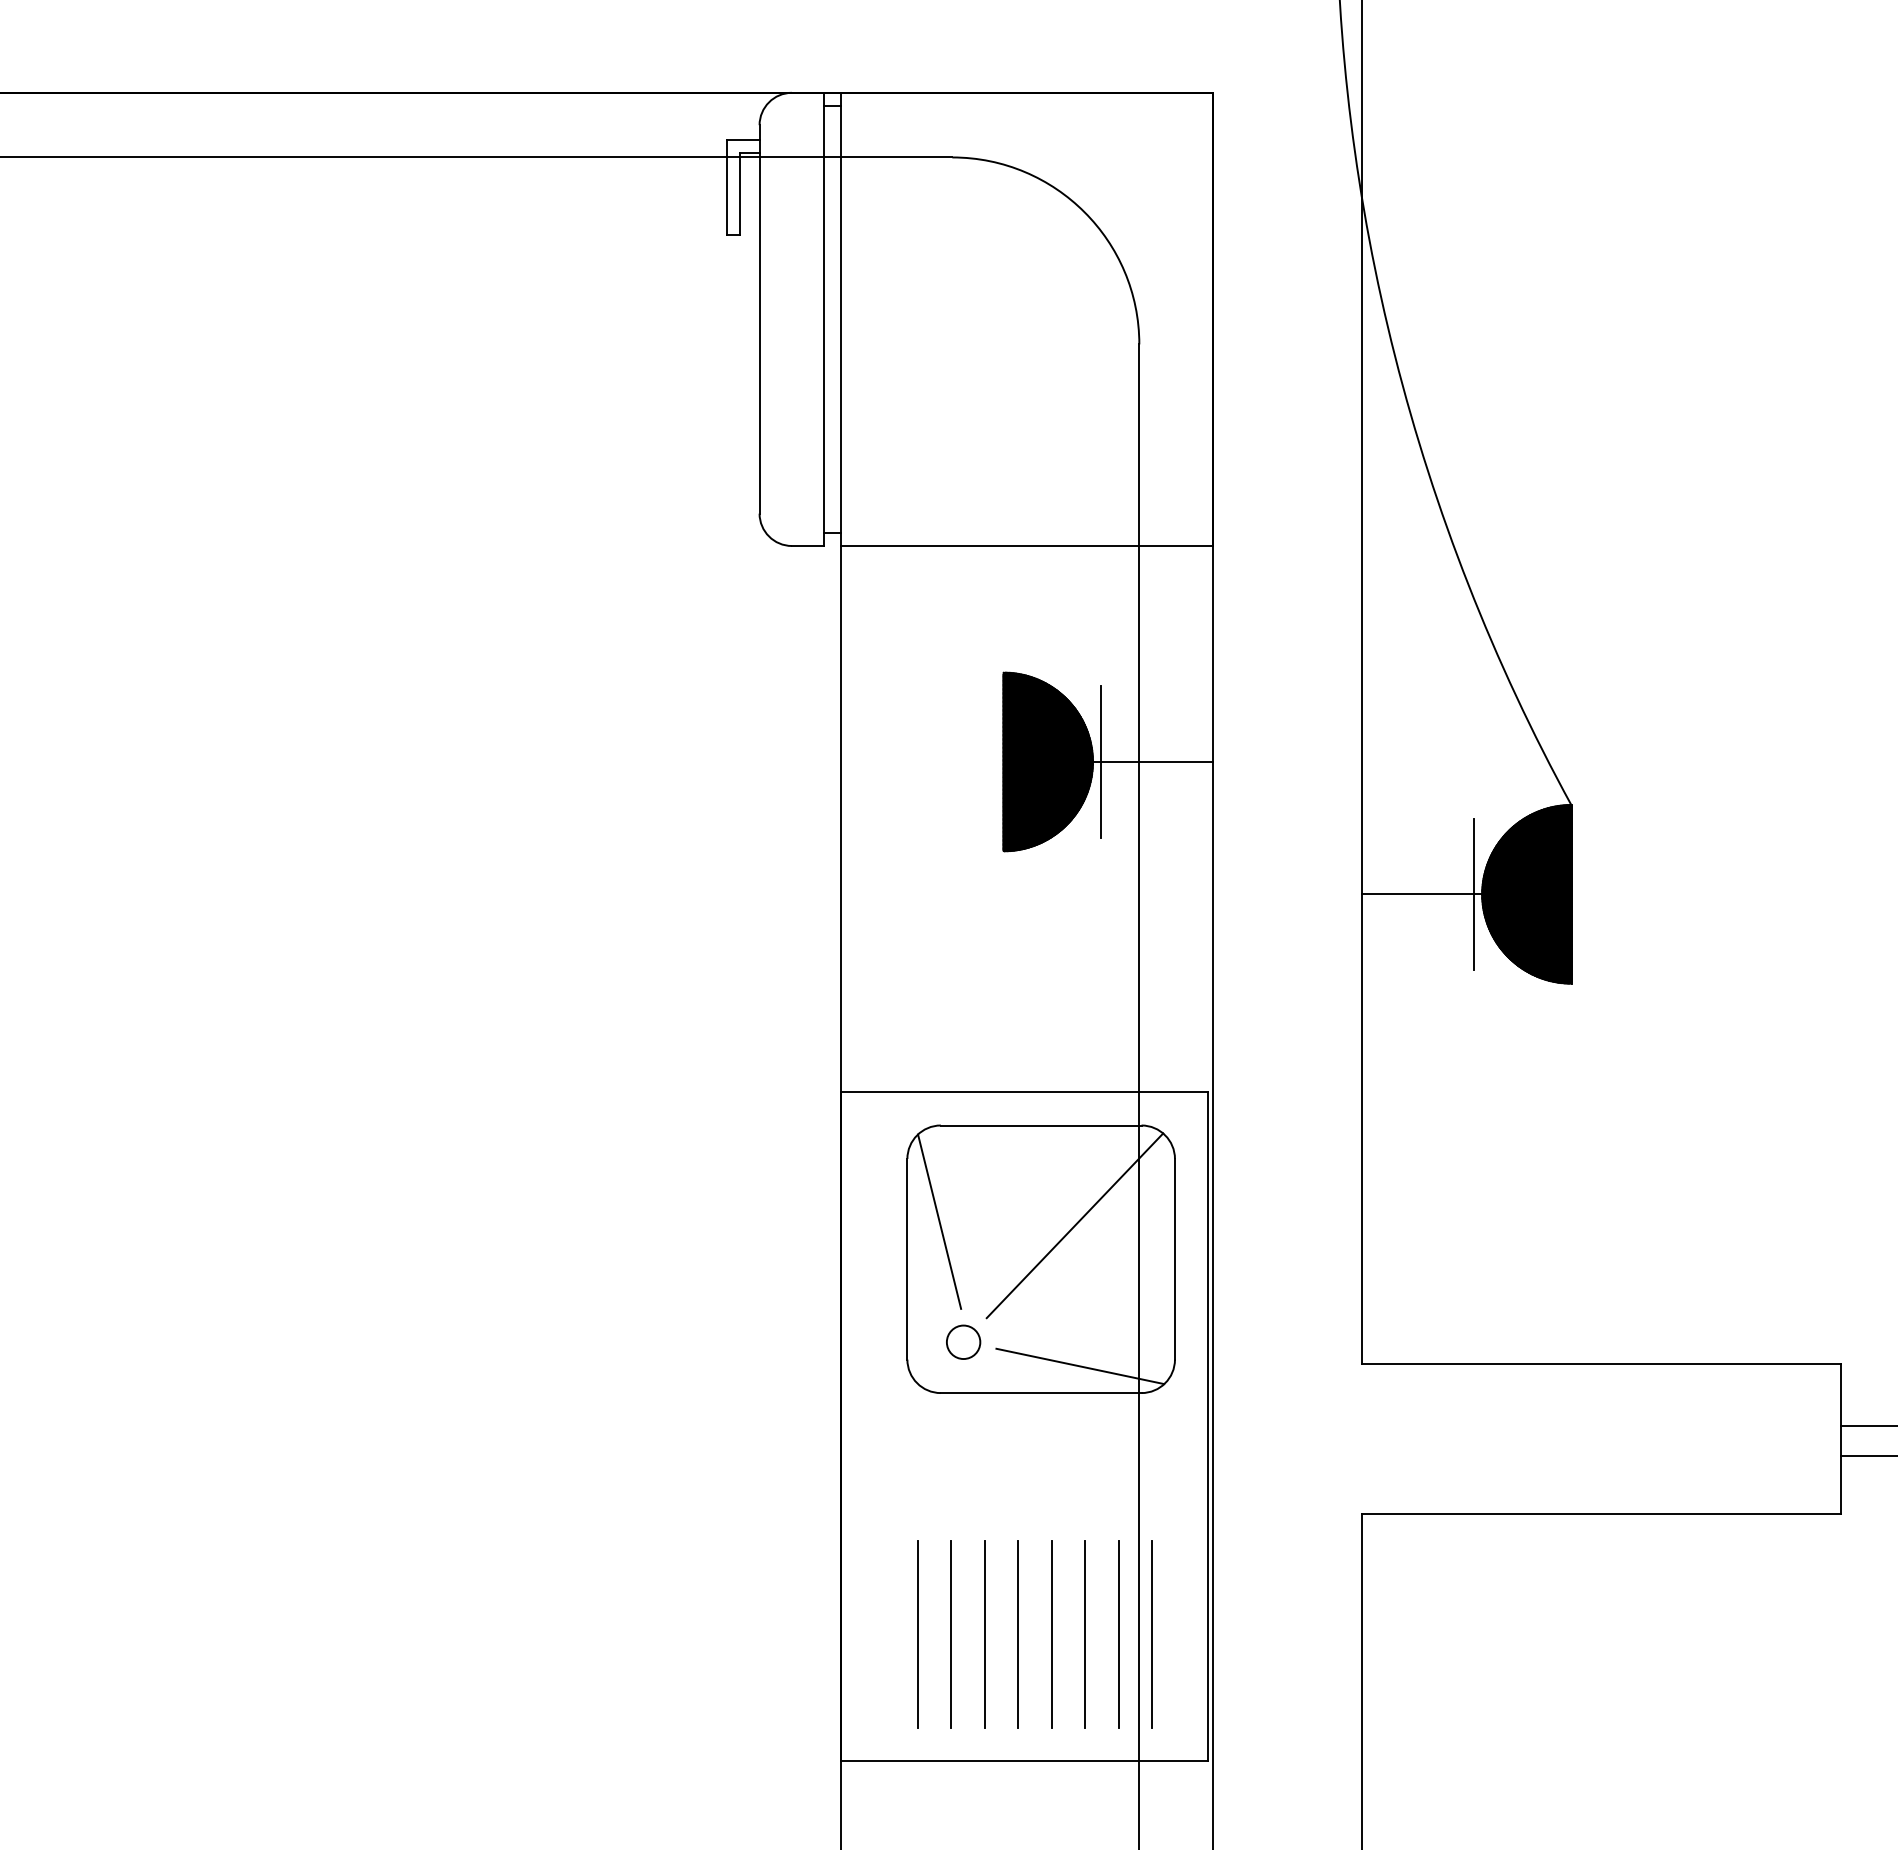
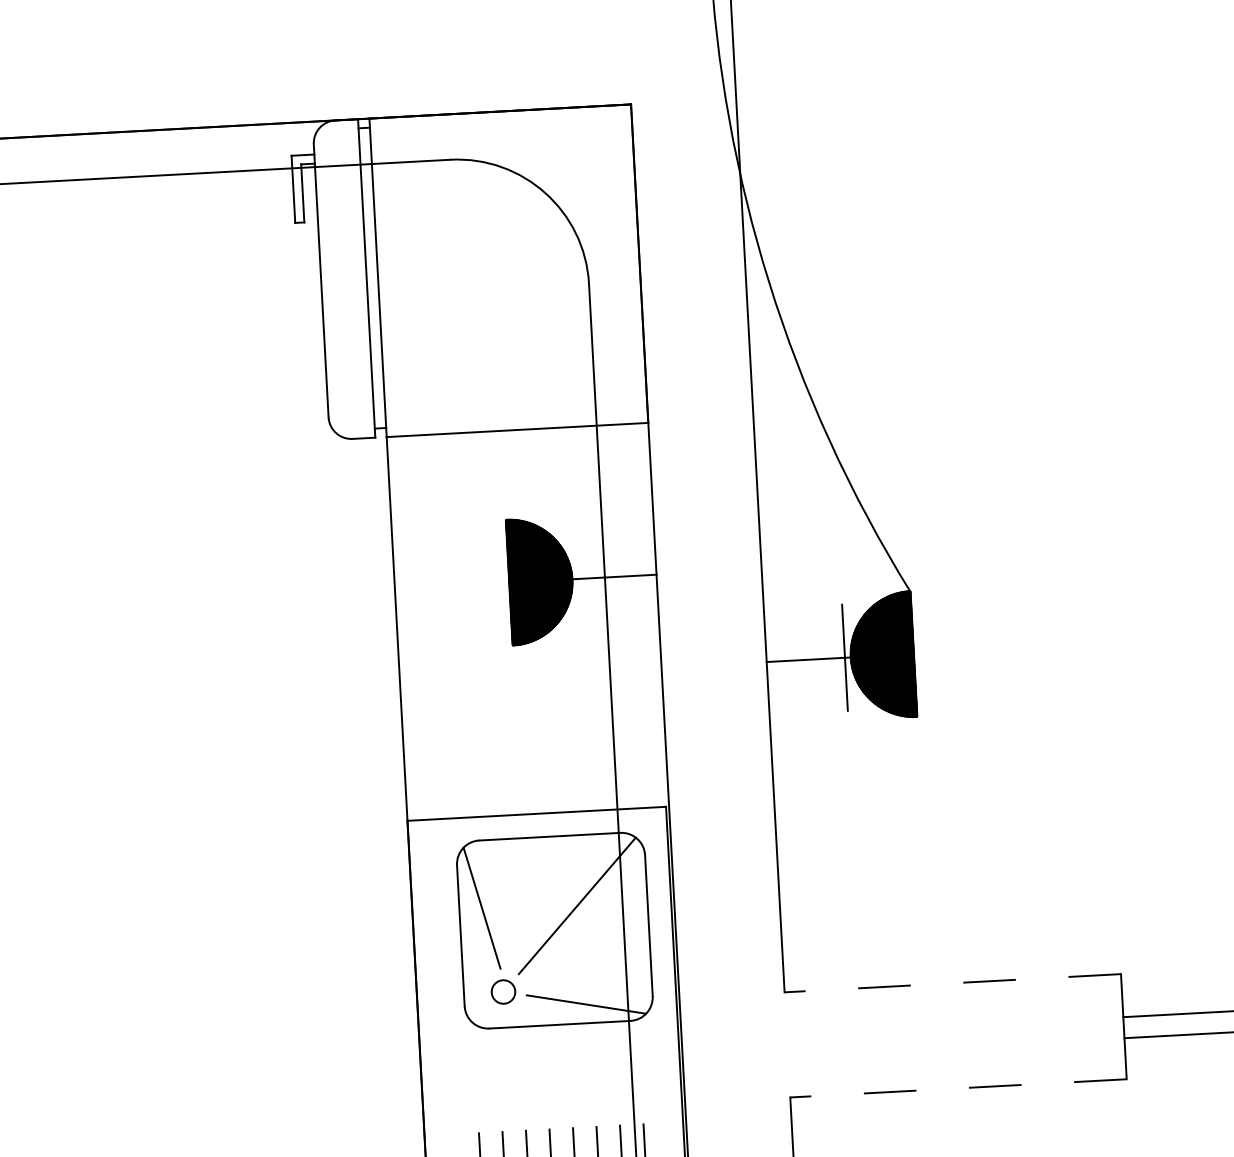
line: (1101, 761) -> (578, 578), removed
line: (1601, 1364) -> (952, 983), solid -> dashed
line: (1601, 1513) -> (958, 1088), solid -> dashed

